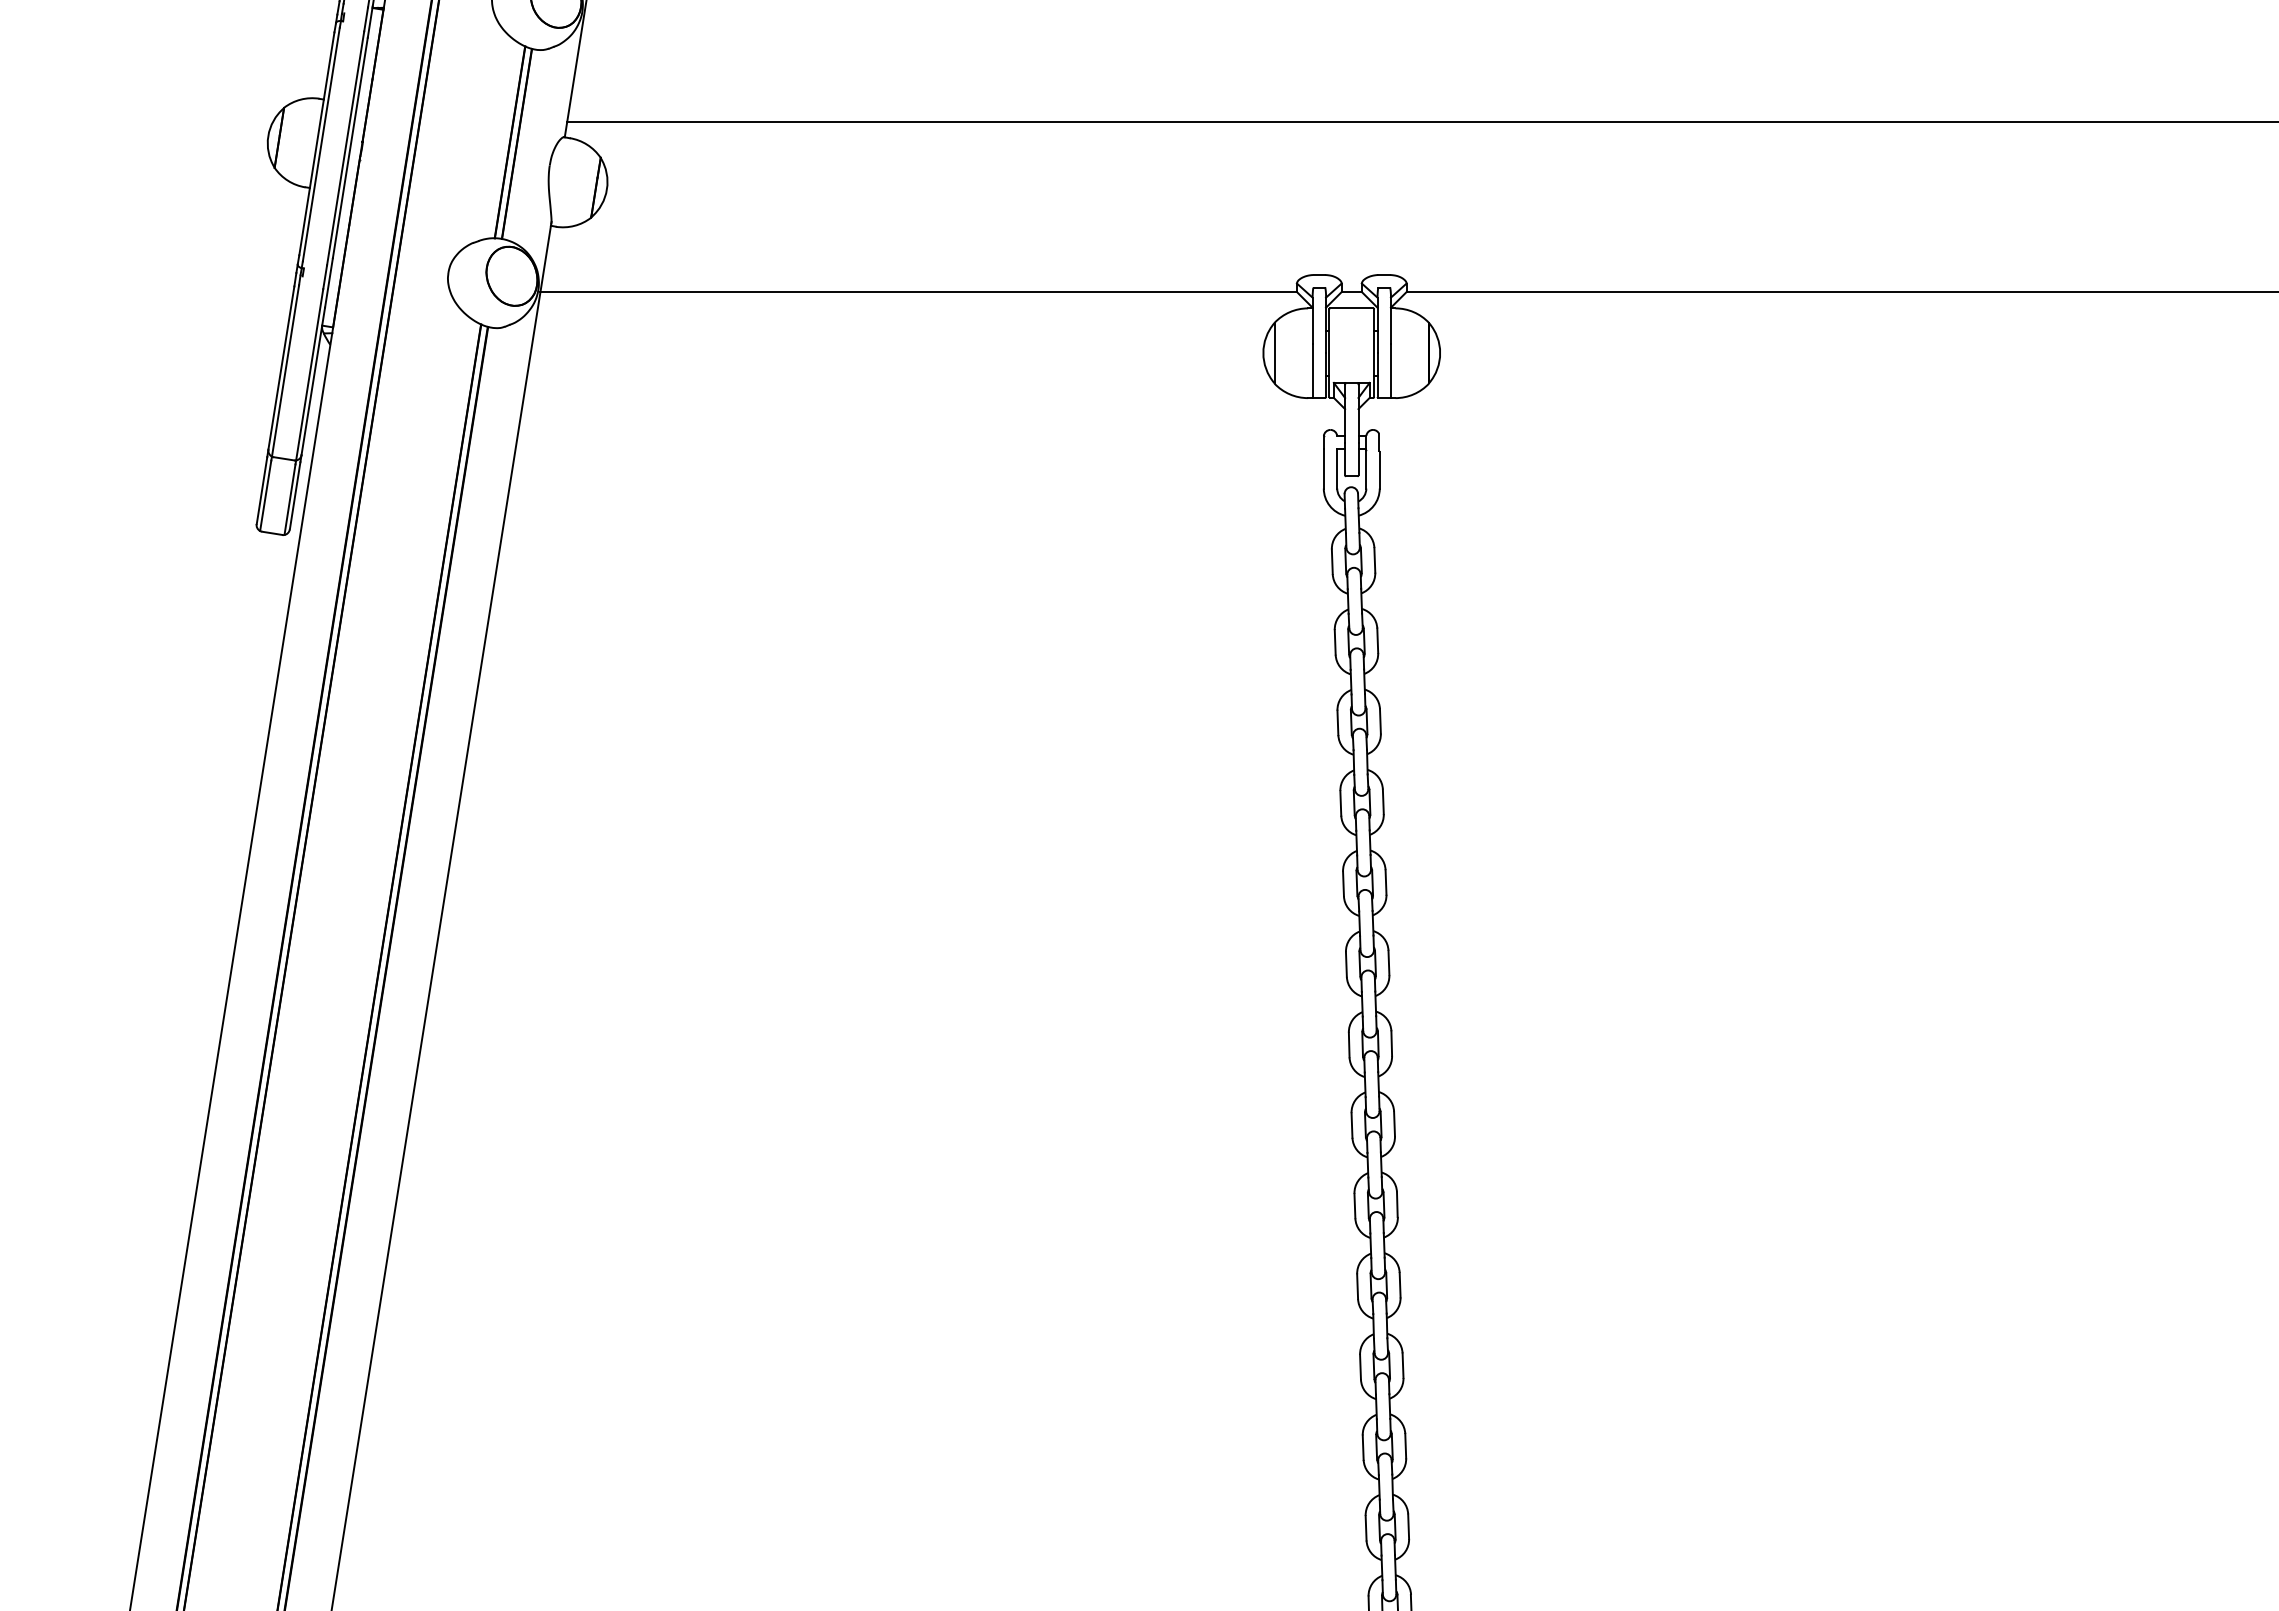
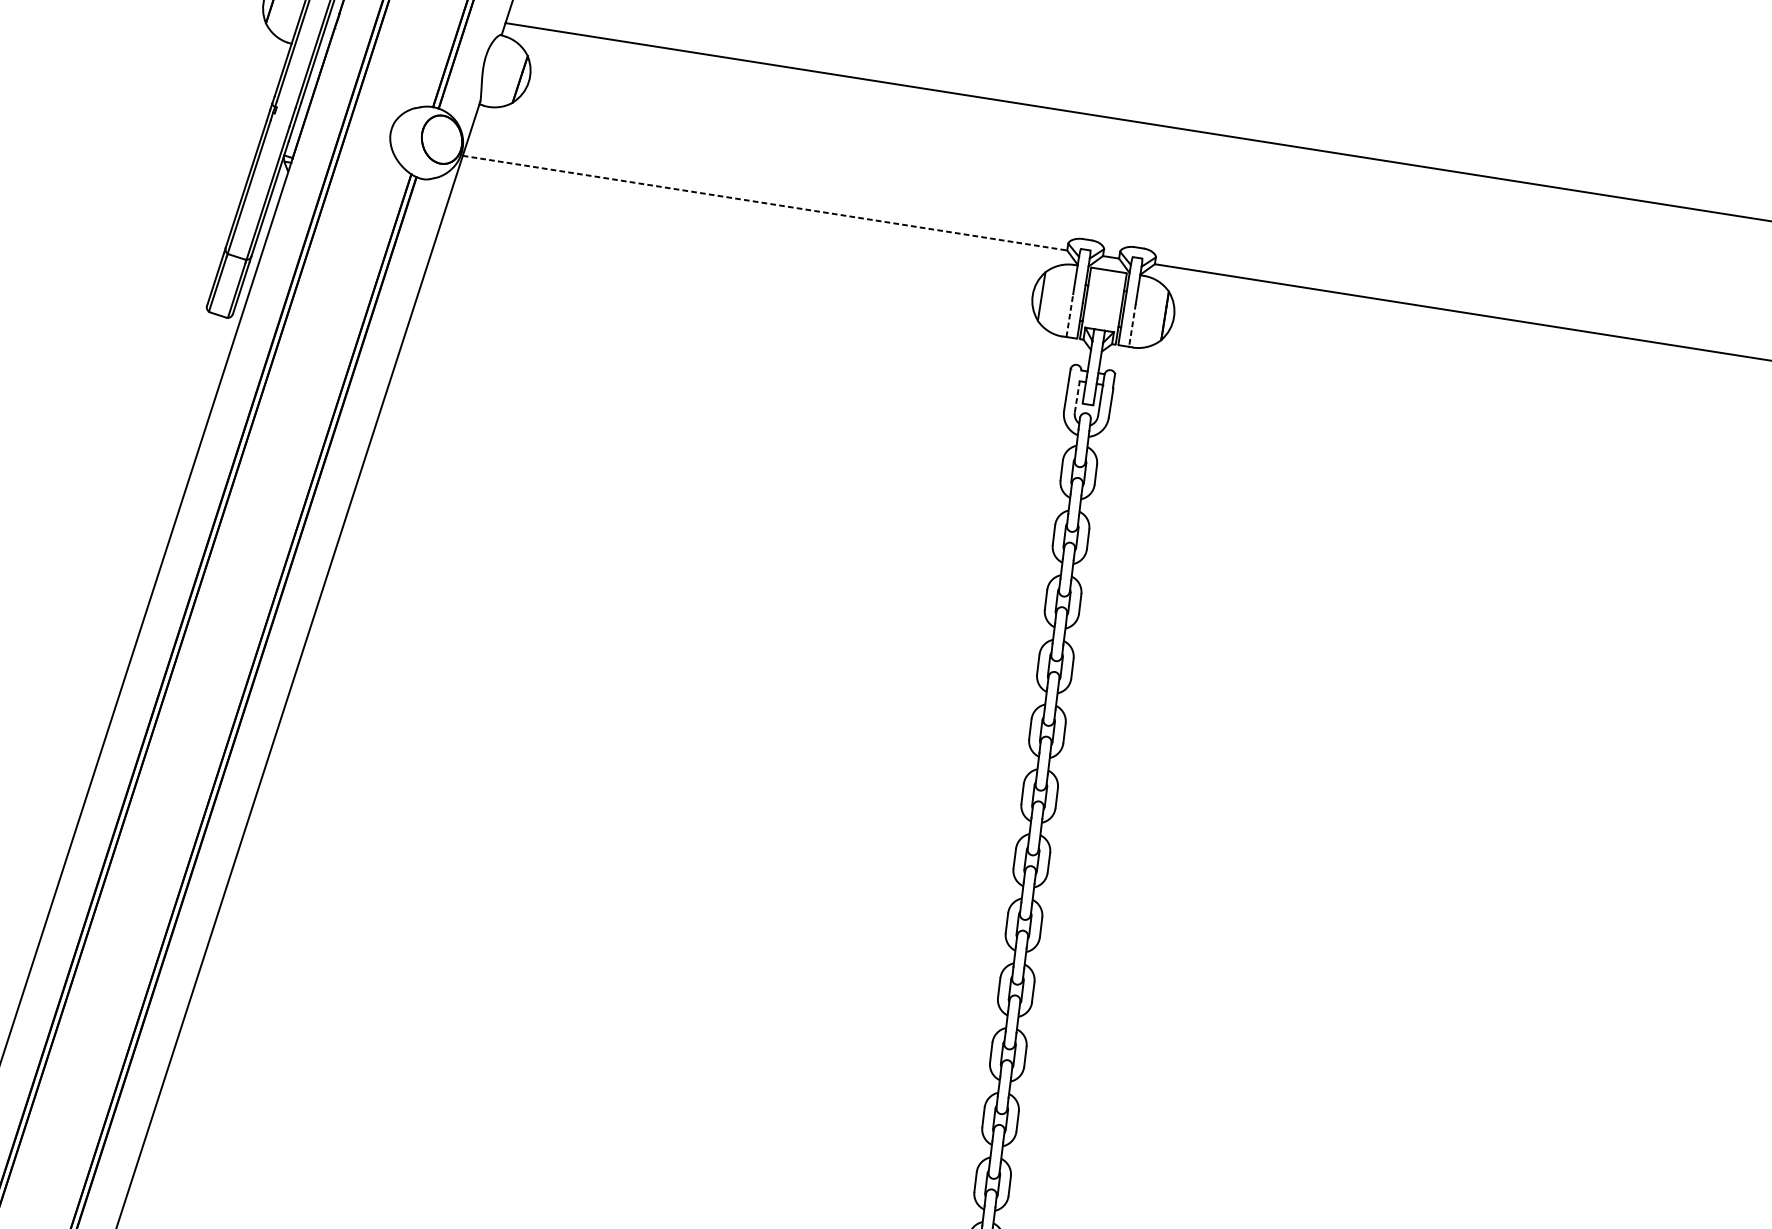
line: (919, 292) -> (765, 203), solid -> dashed
line: (1312, 371) -> (1069, 315), solid -> dashed
line: (1390, 371) -> (1132, 325), solid -> dashed
line: (1337, 468) -> (1077, 396), solid -> dashed

